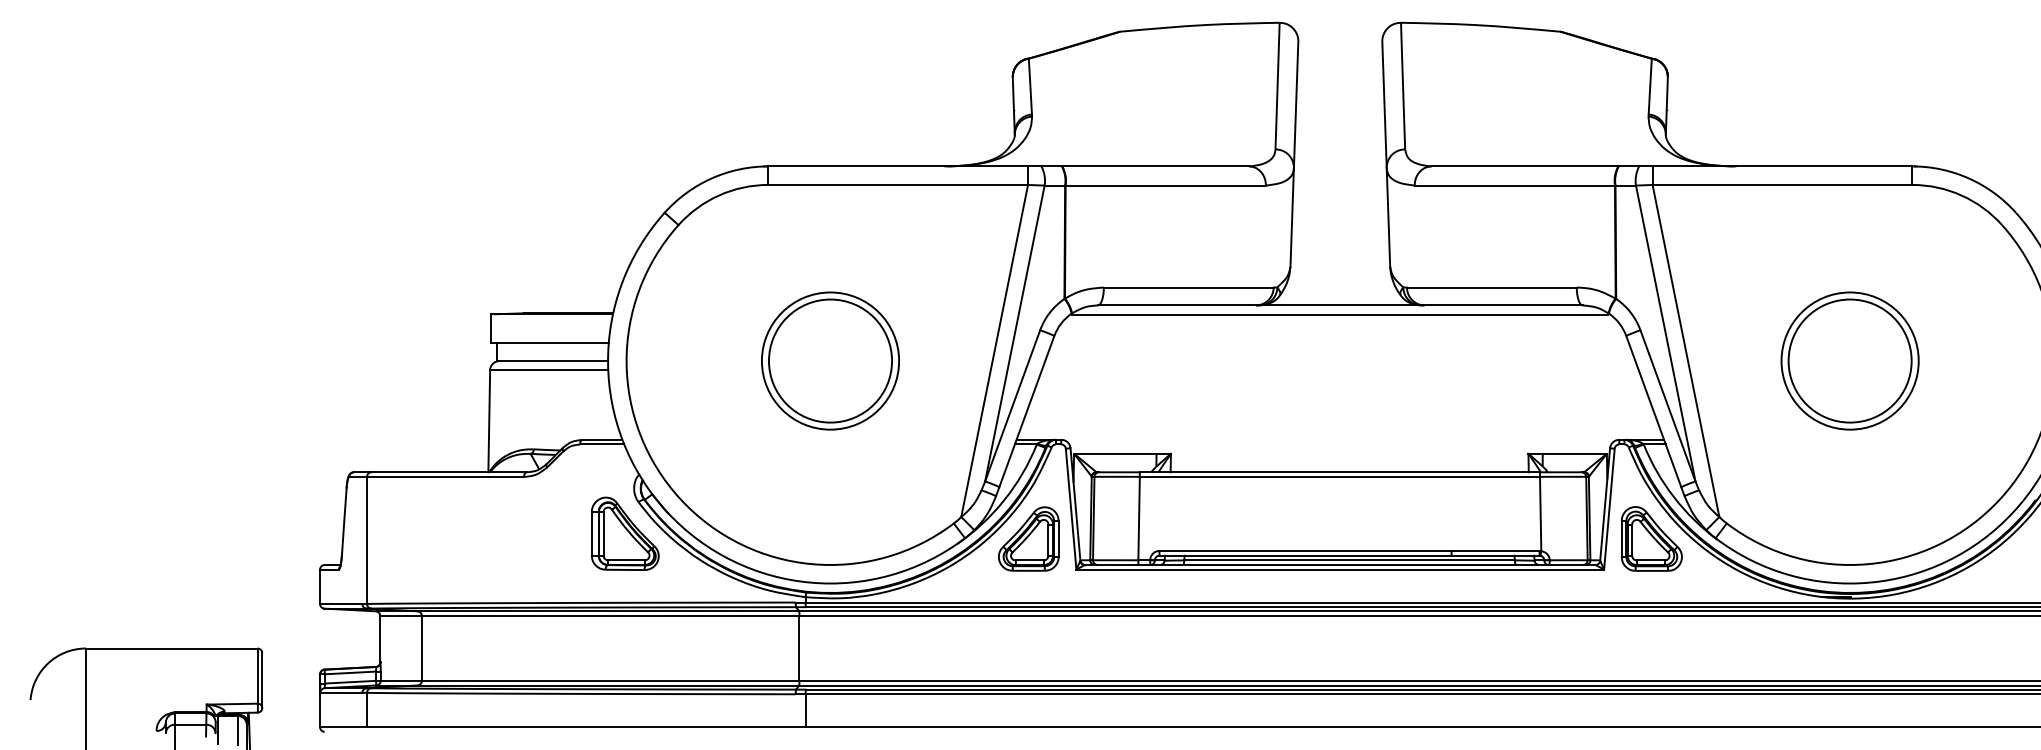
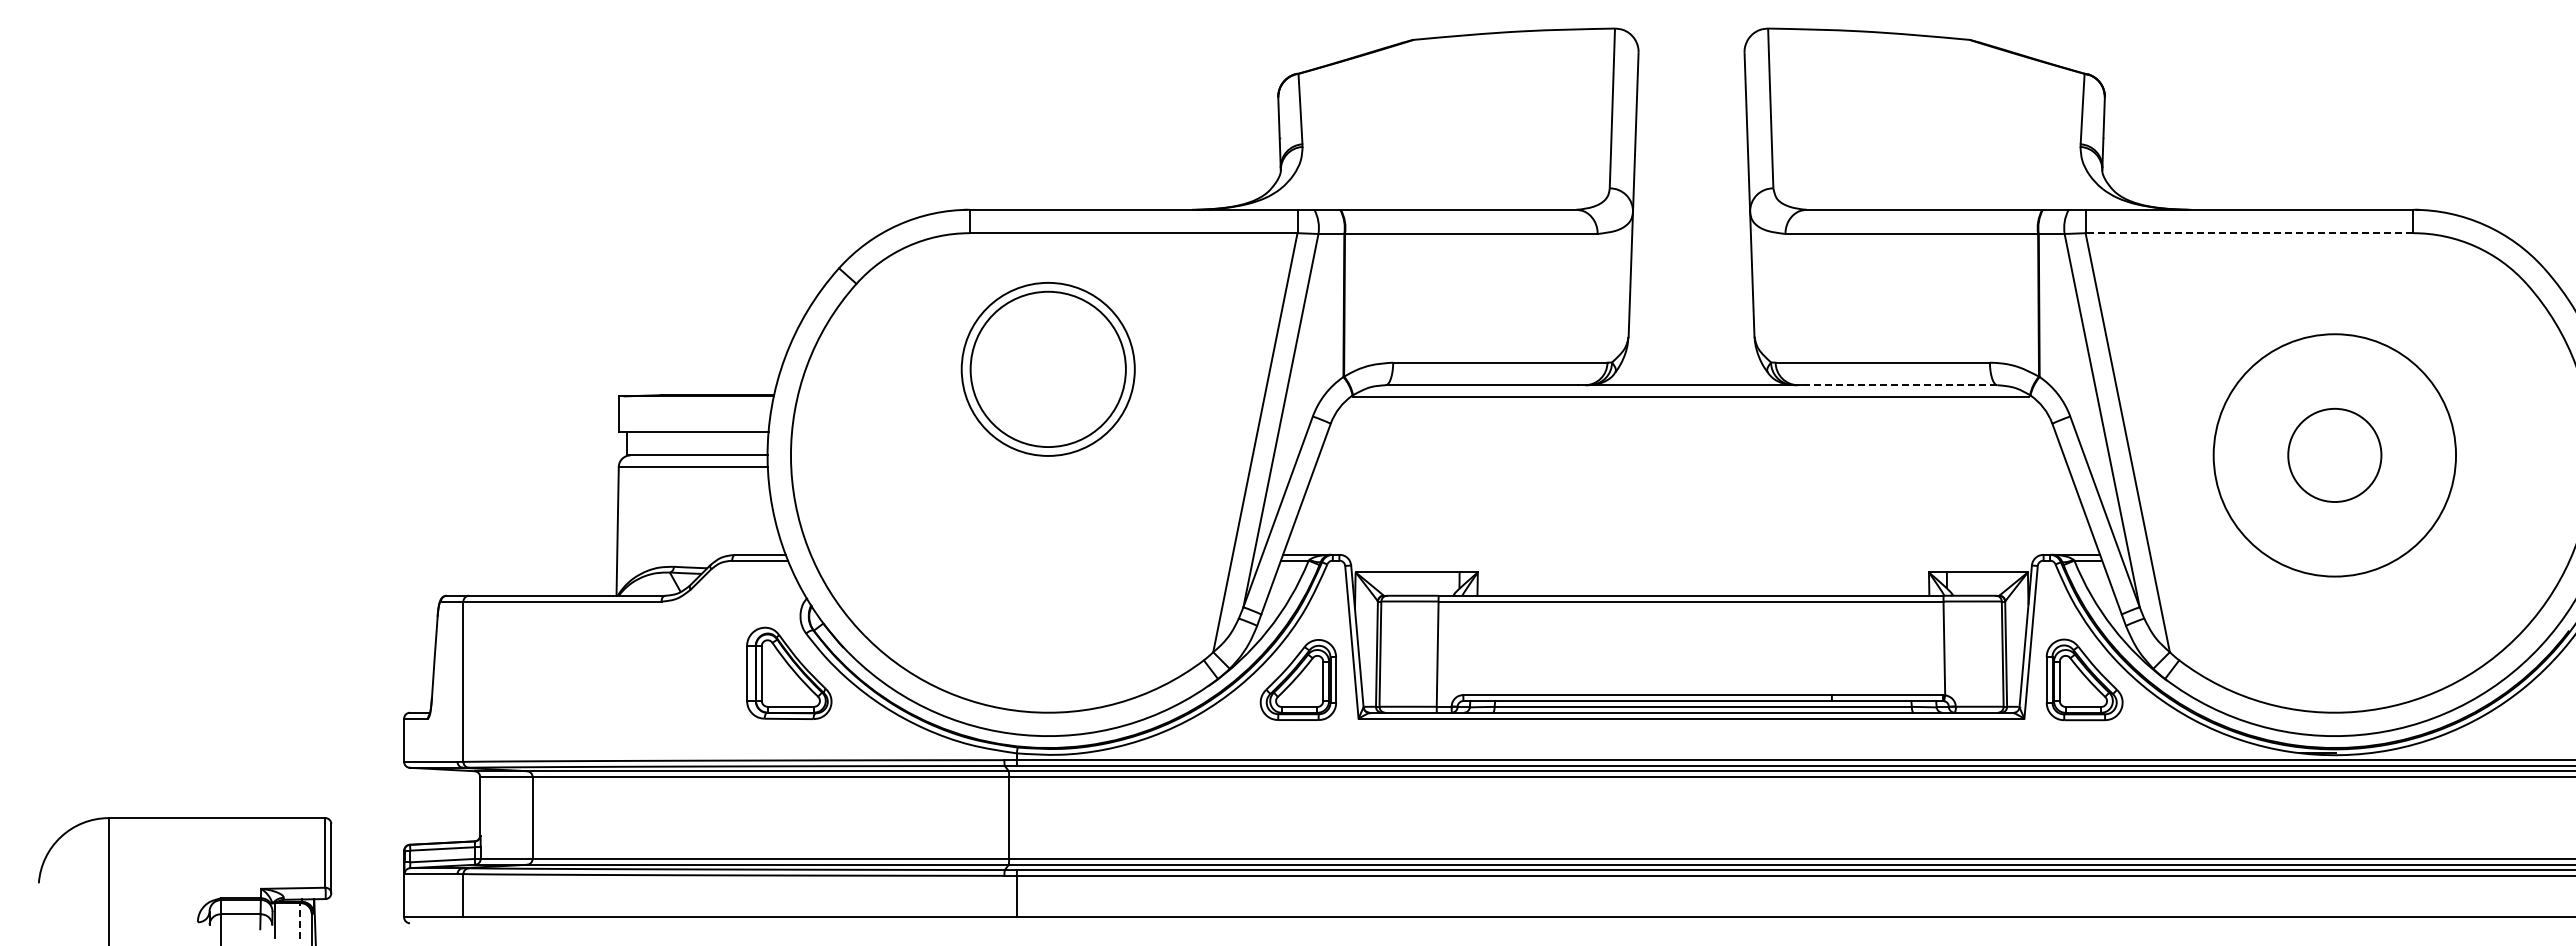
line: (1782, 185) -> (2249, 233), solid -> dashed
line: (1506, 305) -> (1901, 385), solid -> dashed
circle: (1849, 360) -> (2334, 454), size x1.4
part: (829, 361) -> (1047, 369), moved
circle: (1849, 361) -> (2334, 455), size x0.6
line: (237, 729) -> (300, 920), solid -> dashed

